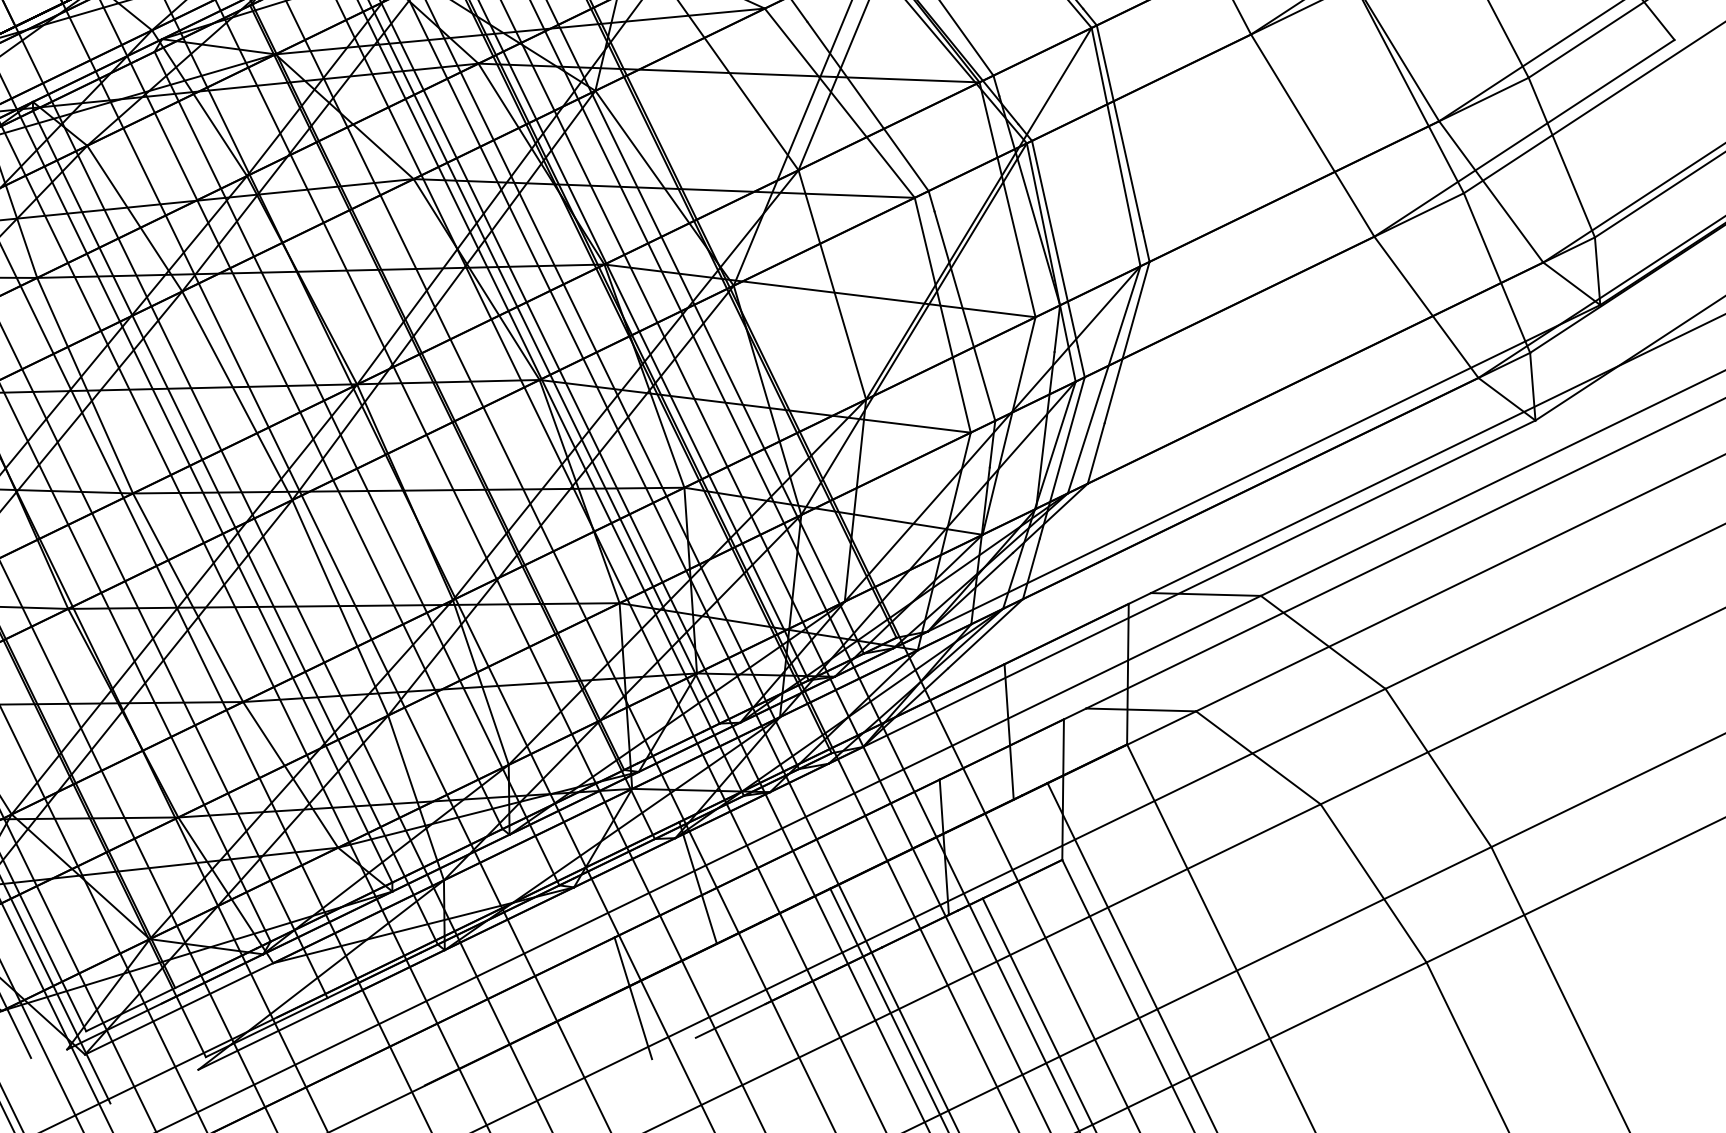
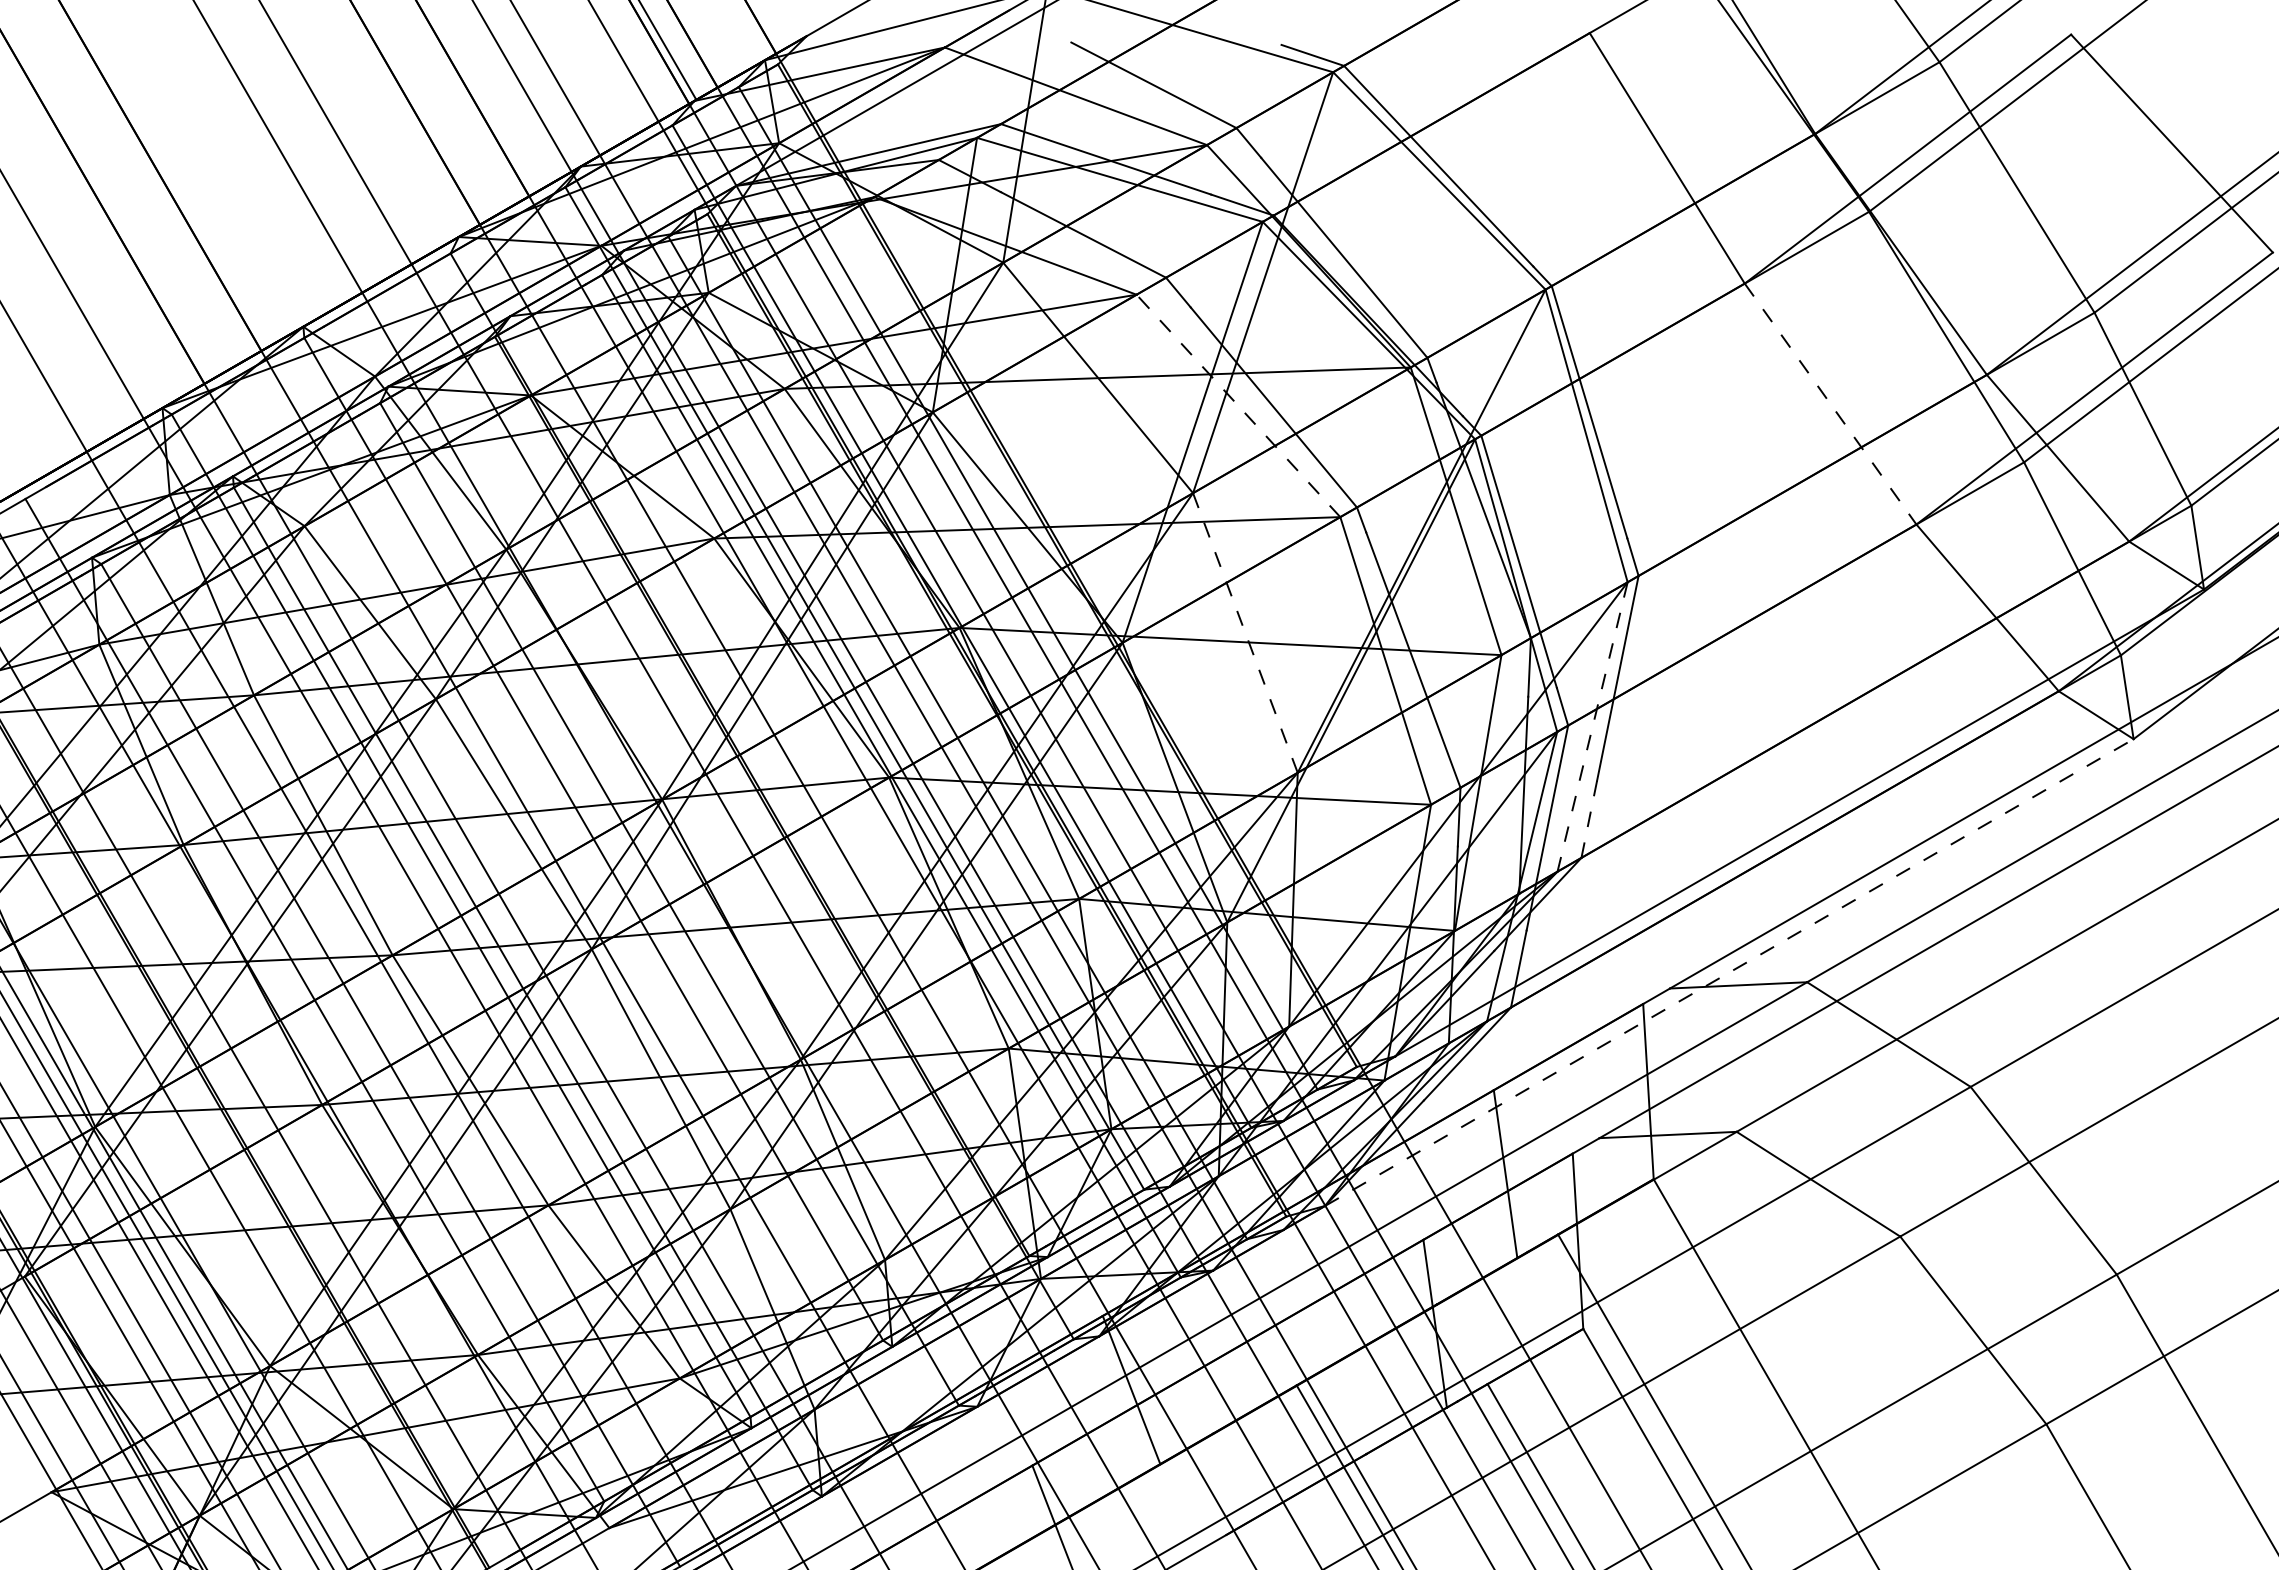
line: (839, 102) -> (1238, 405), solid -> dashed
line: (1312, 135) -> (1830, 404), solid -> dashed
line: (832, 284) -> (1245, 632), solid -> dashed
line: (1104, 379) -> (1592, 726), solid -> dashed
line: (1096, 453) -> (1589, 819), solid -> dashed
line: (1199, 583) -> (1729, 972), solid -> dashed

